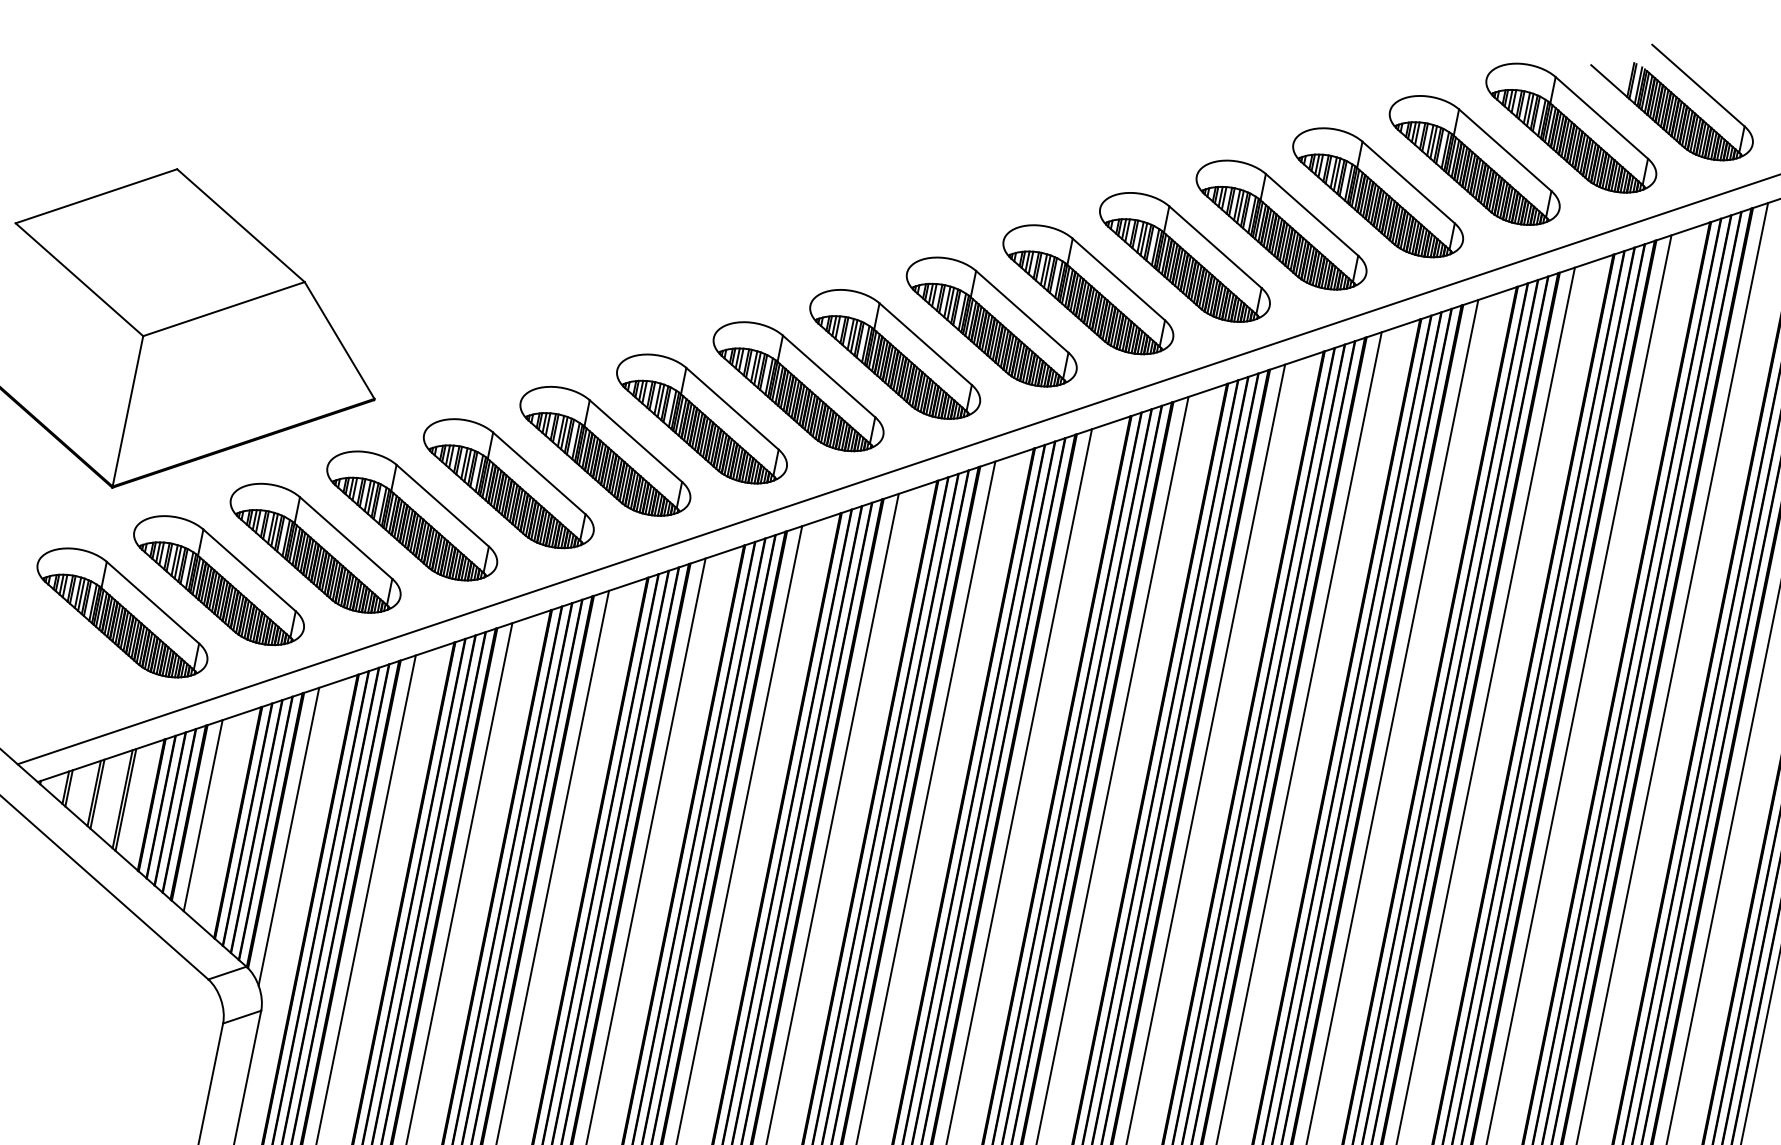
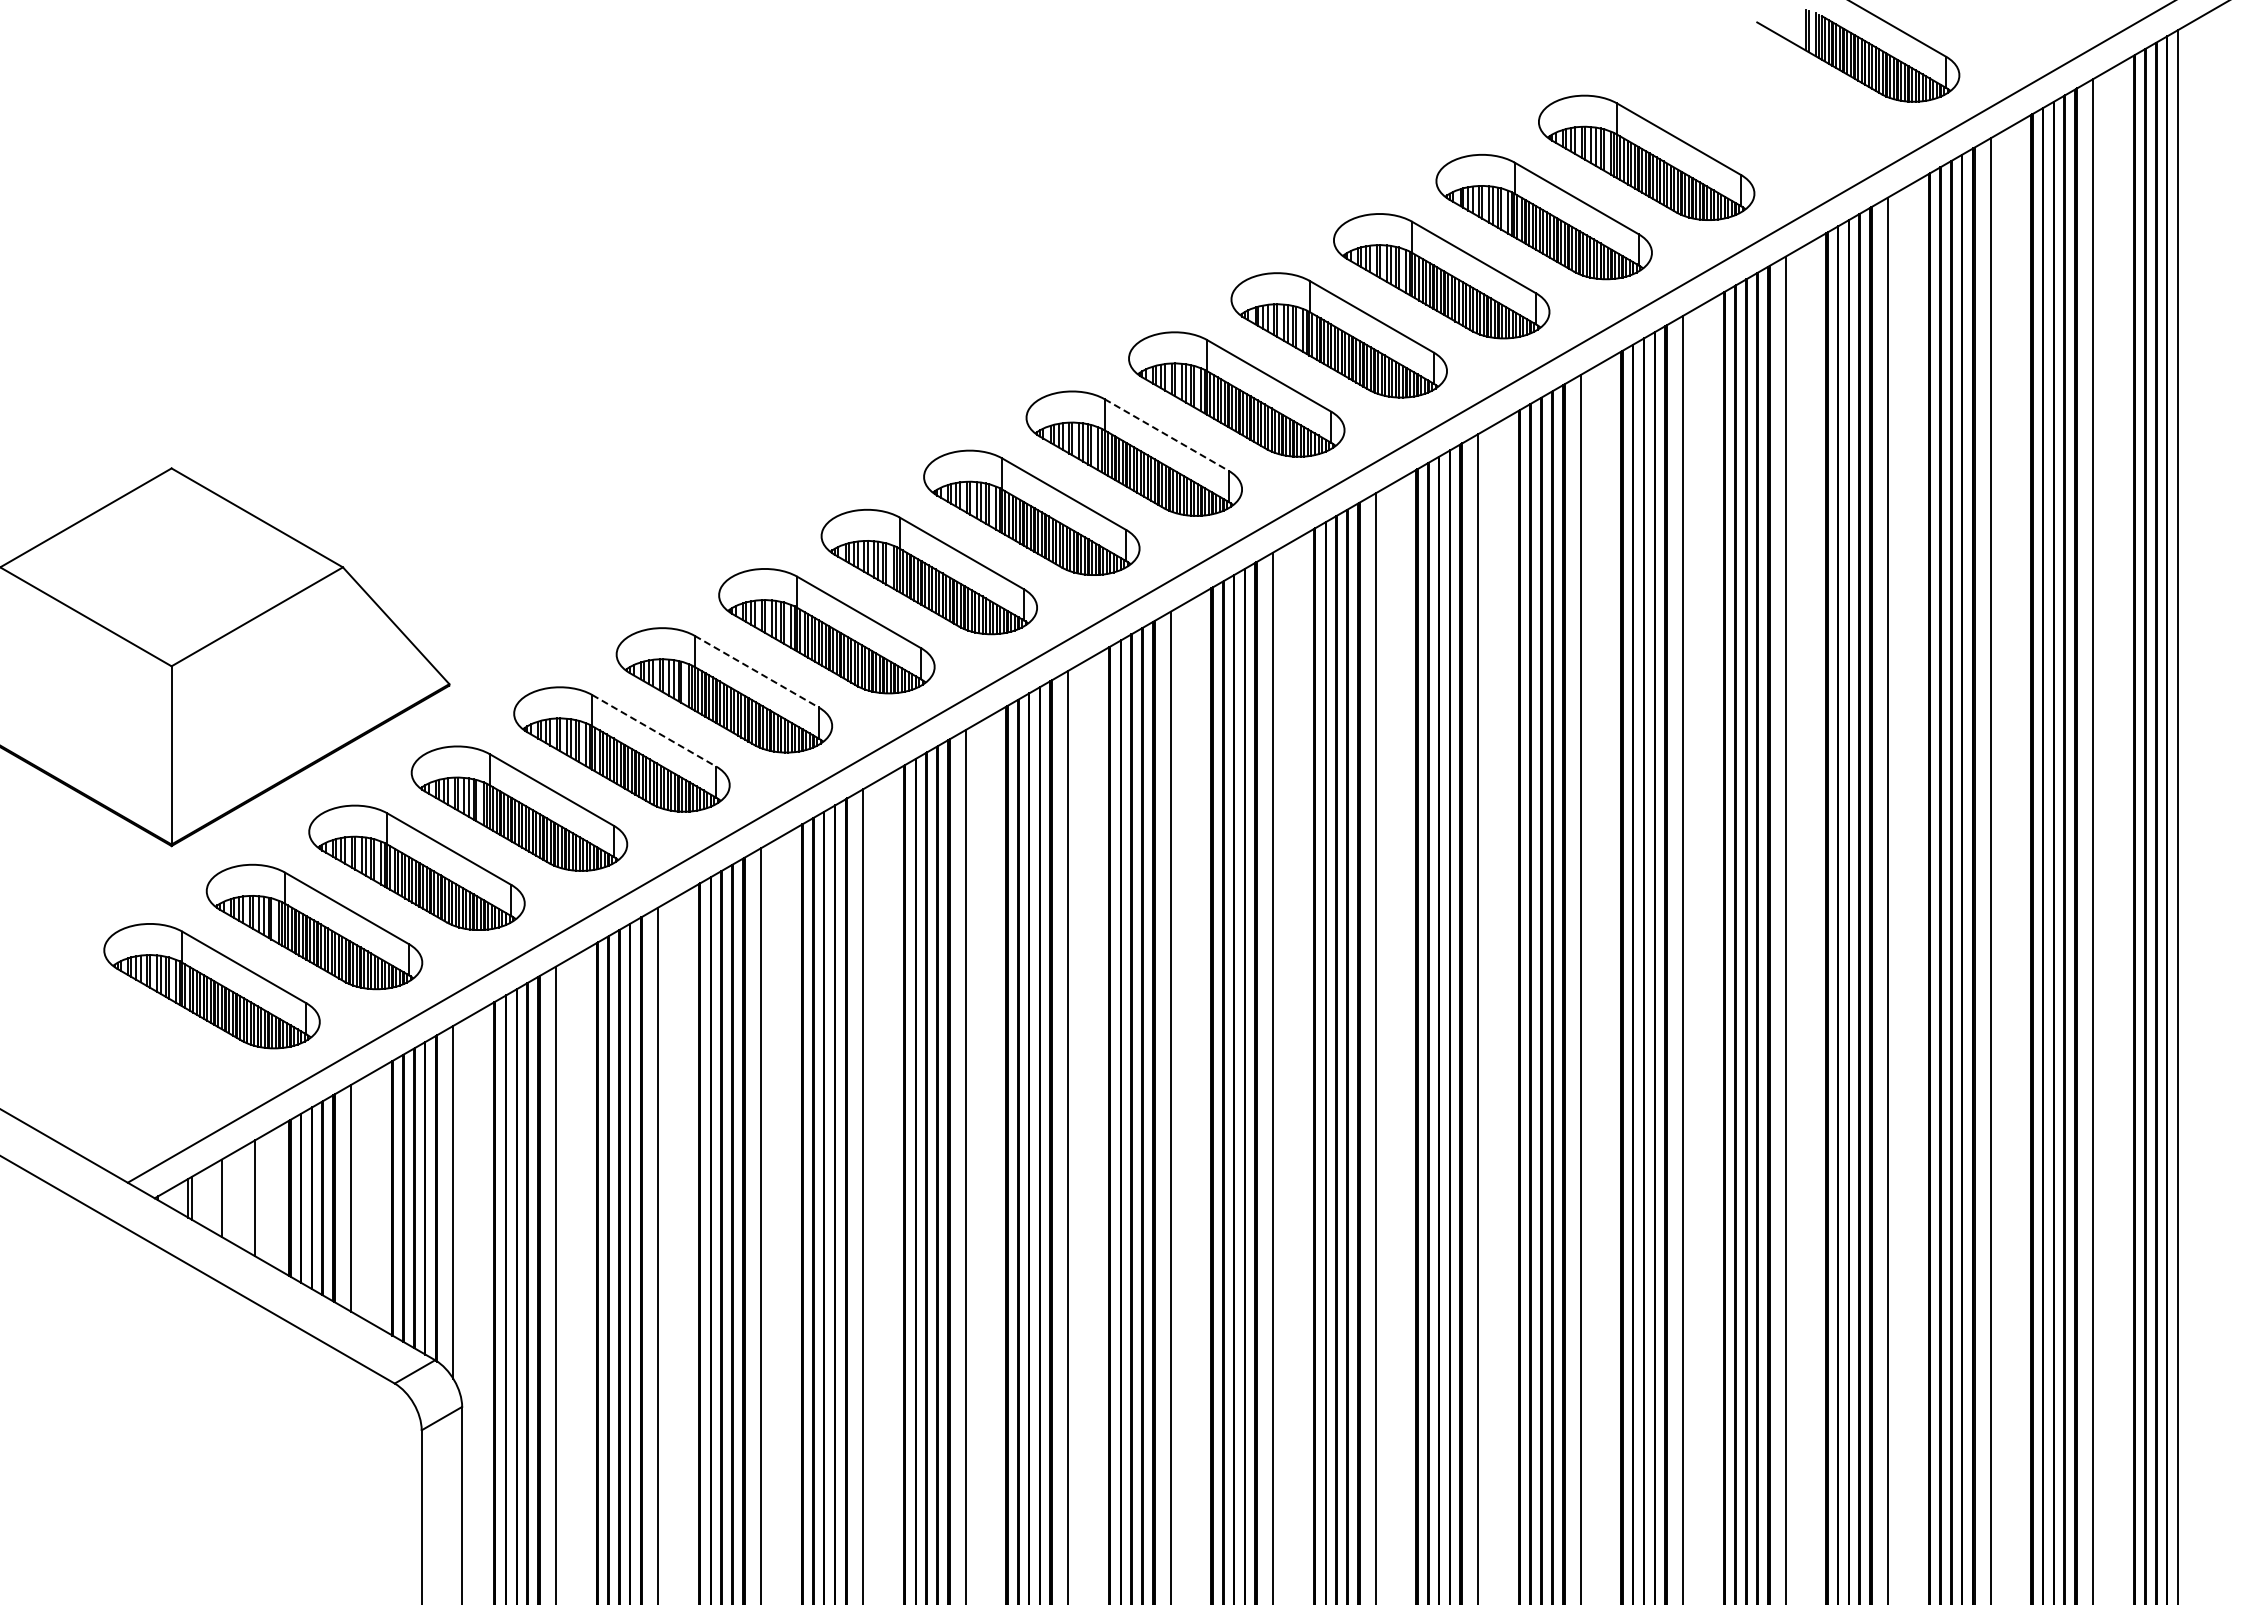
part: (1570, 127) -> (1748, 98), removed
line: (1022, 312) -> (1166, 435), solid -> dashed
line: (635, 440) -> (756, 671), solid -> dashed
line: (539, 473) -> (654, 730), solid -> dashed
line: (97, 794) -> (225, 1198), removed
line: (126, 799) -> (259, 1197), removed

